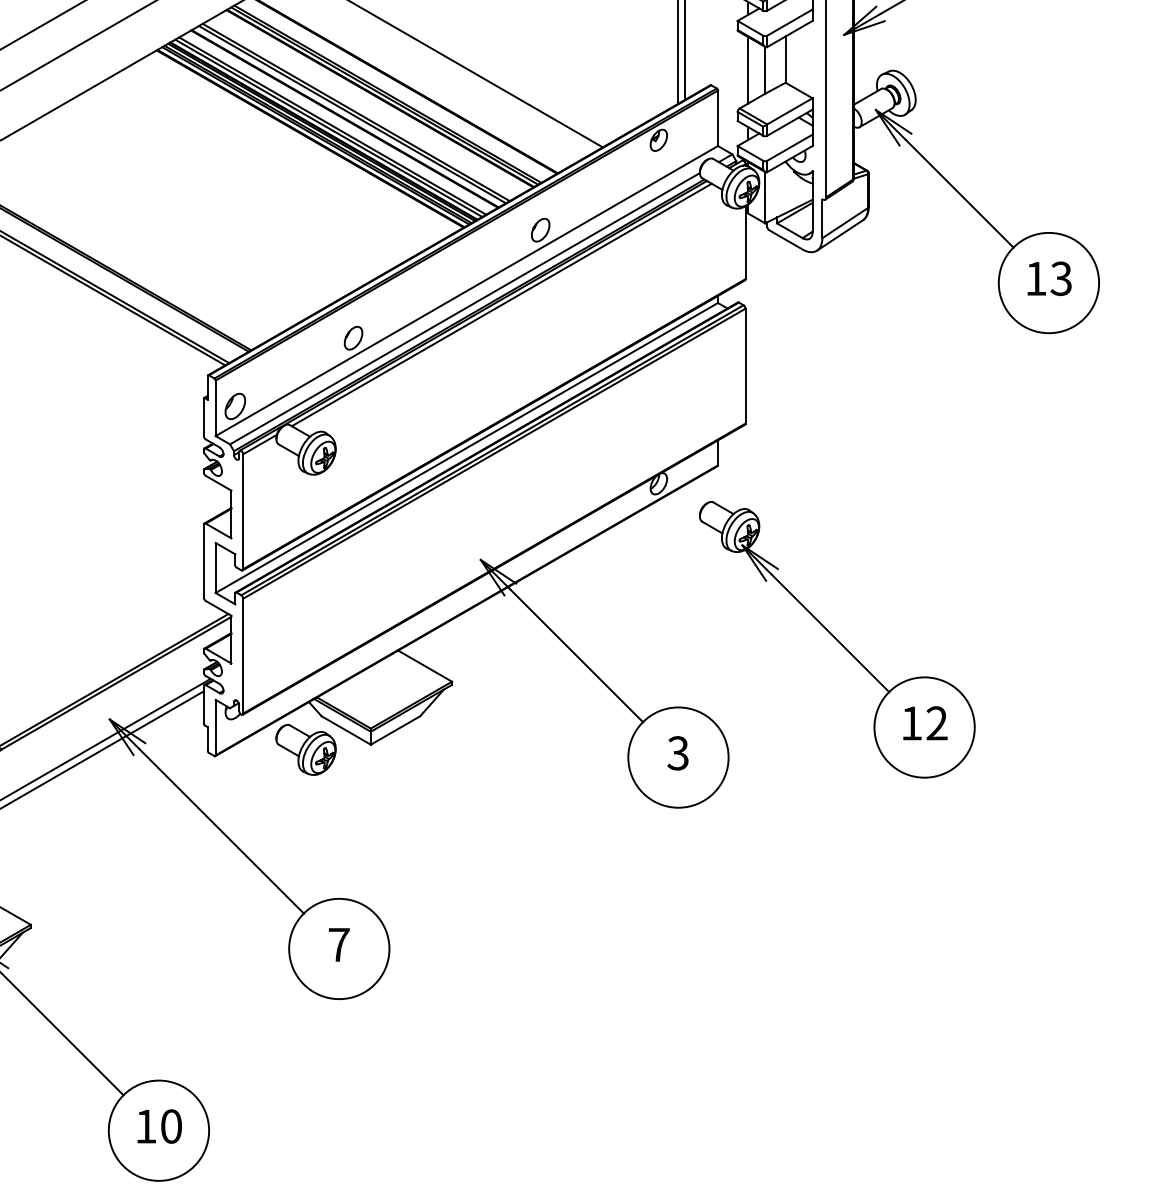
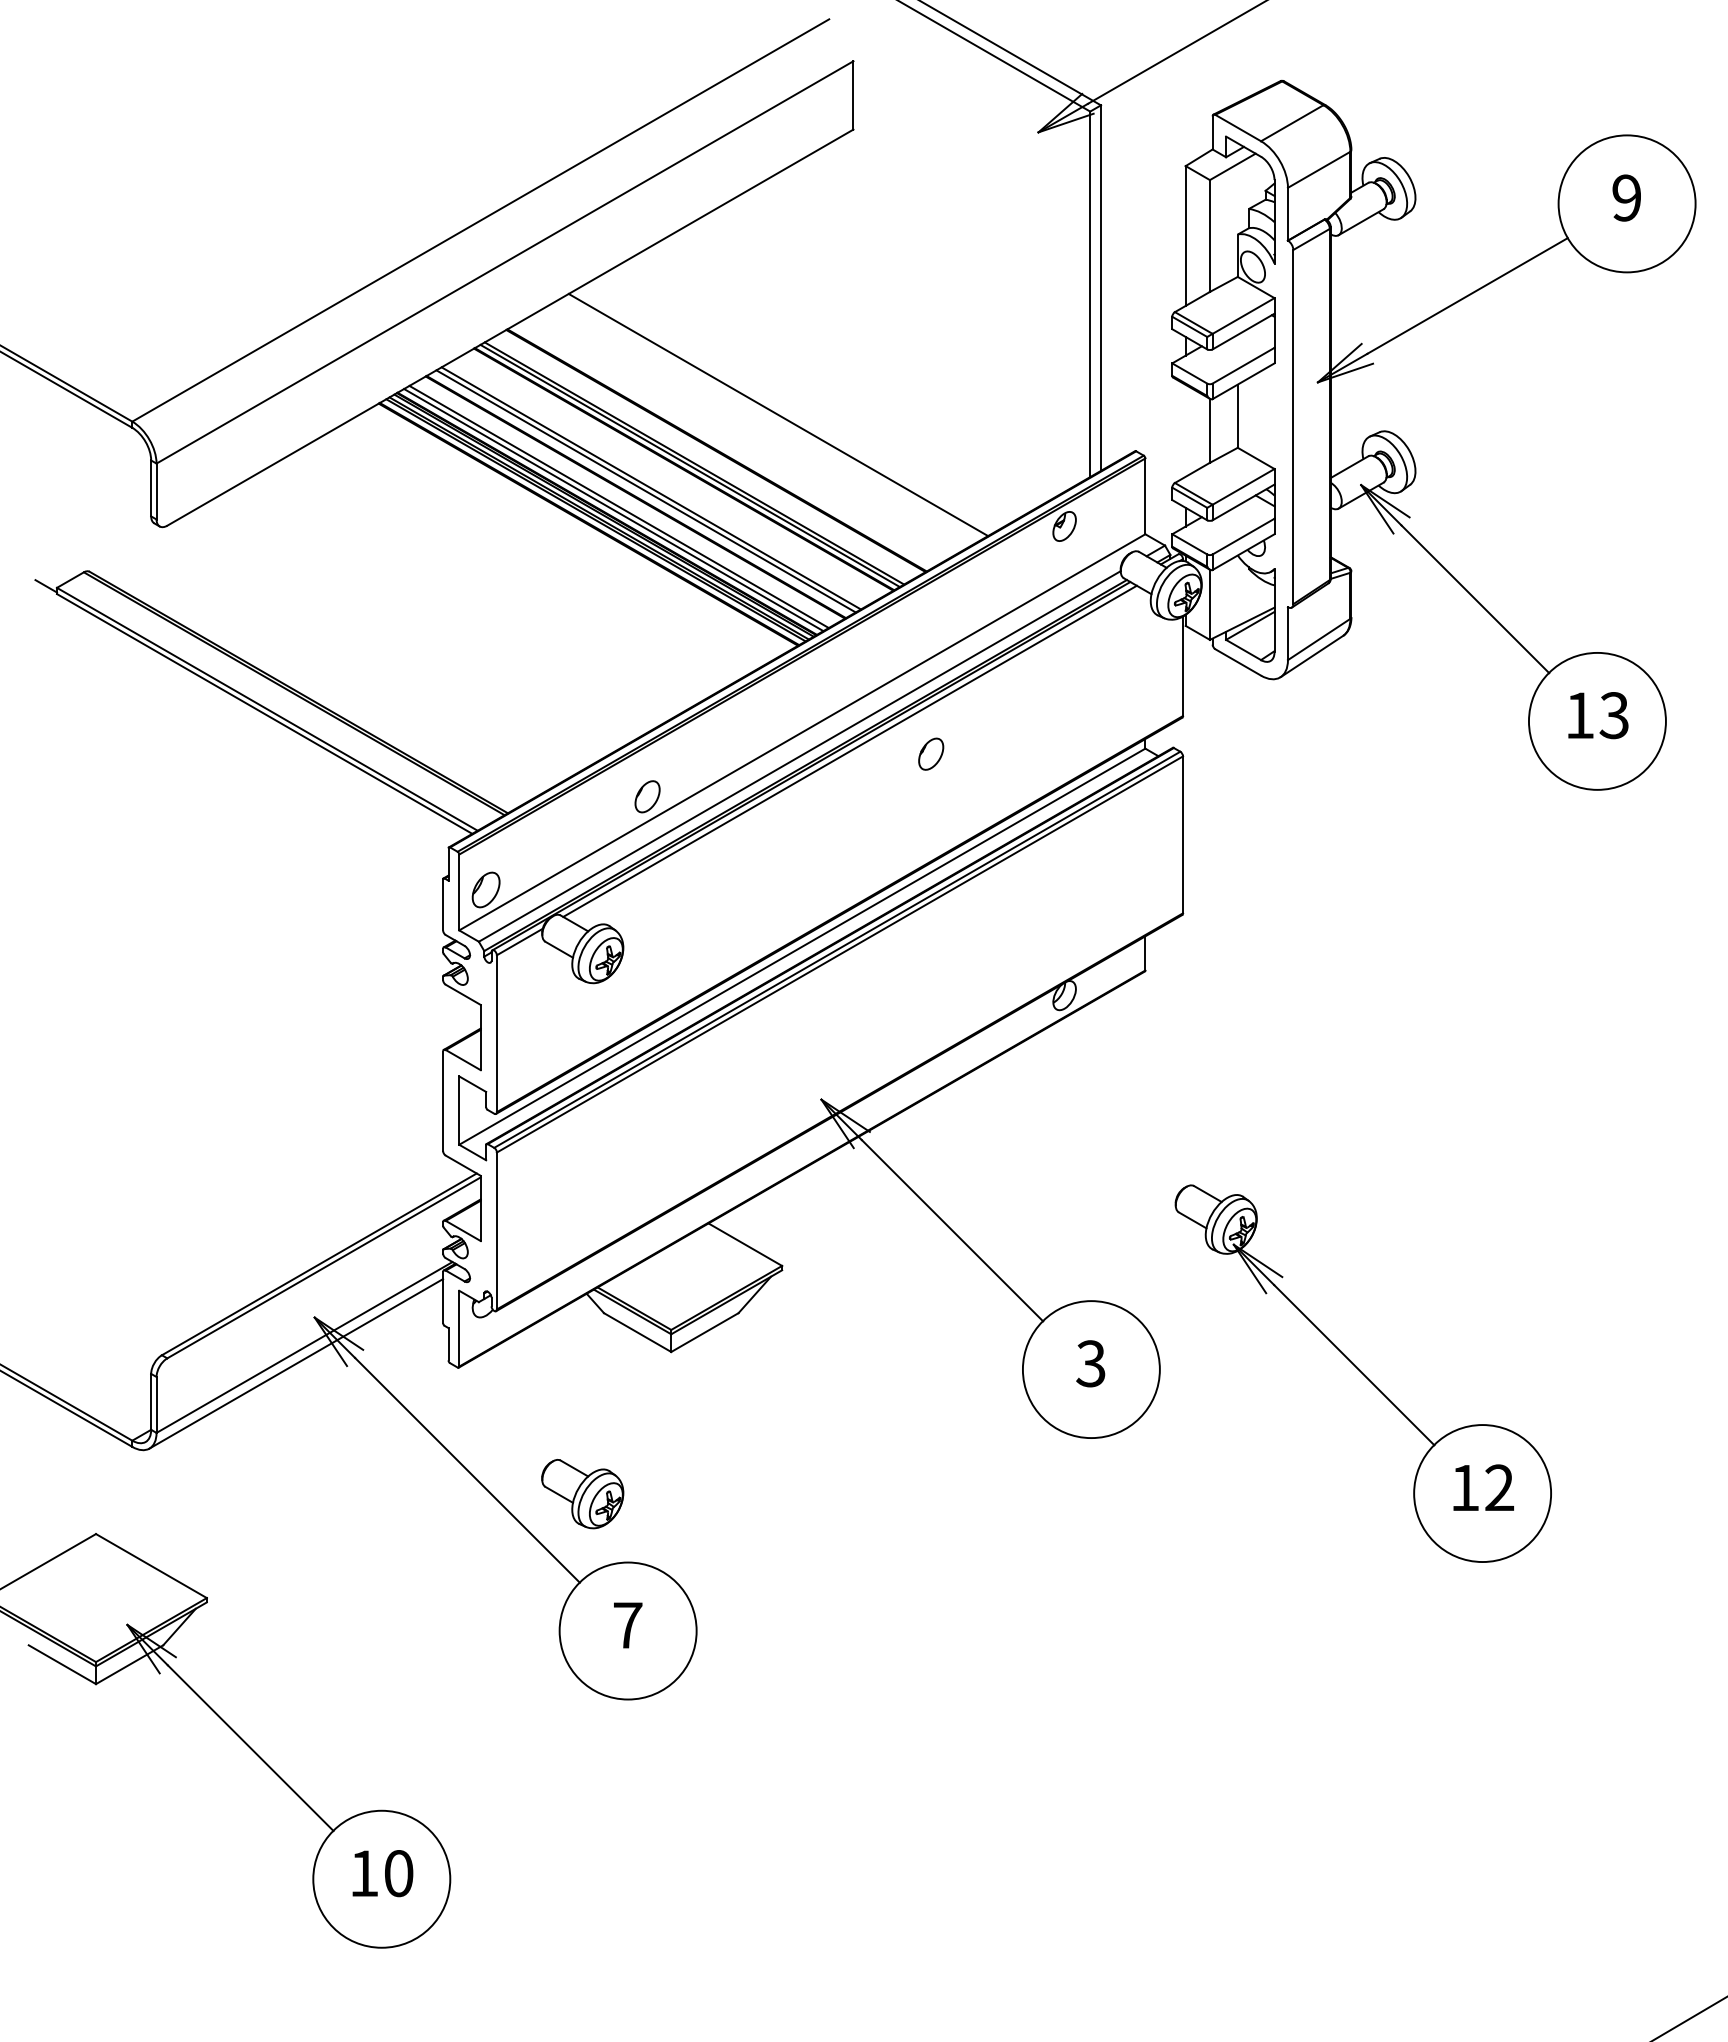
line: (747, 70) -> (1185, 430), removed
part: (540, 229) -> (931, 753), moved
part: (836, 639) -> (1362, 1373), moved
part: (305, 750) -> (582, 1494), moved

